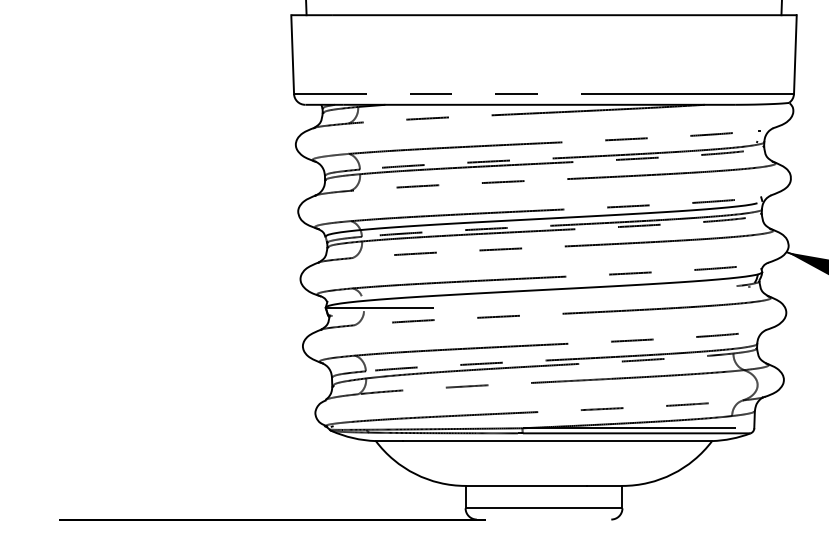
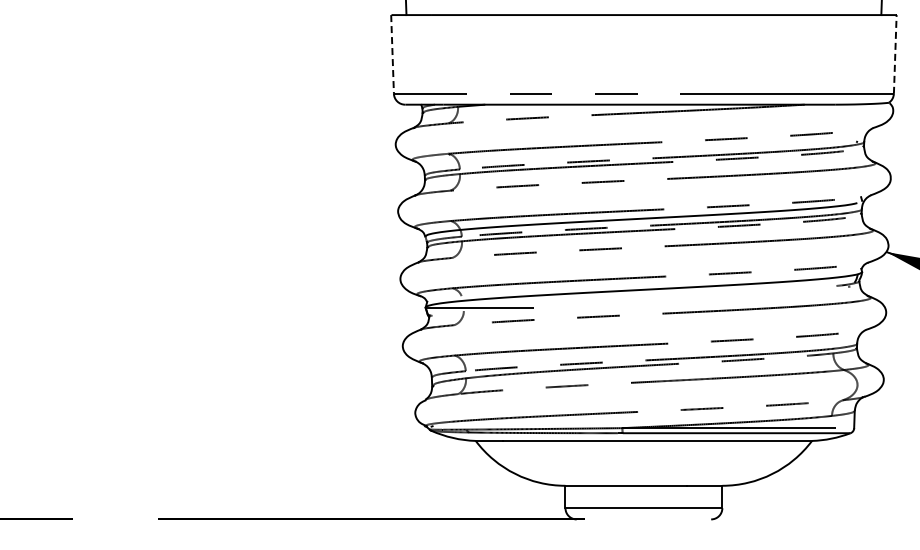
line: (795, 53) -> (895, 53), solid -> dashed
line: (292, 54) -> (392, 54), solid -> dashed

